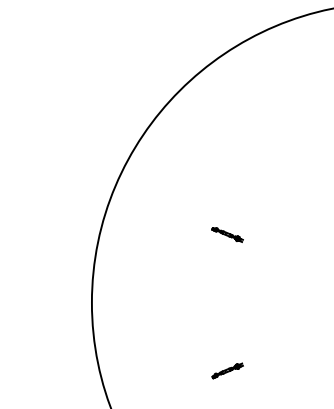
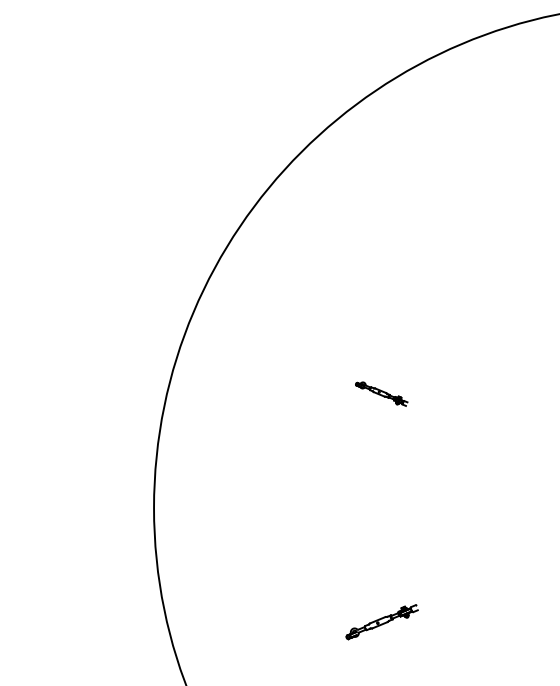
part: (227, 370) -> (381, 621), size x1.4

